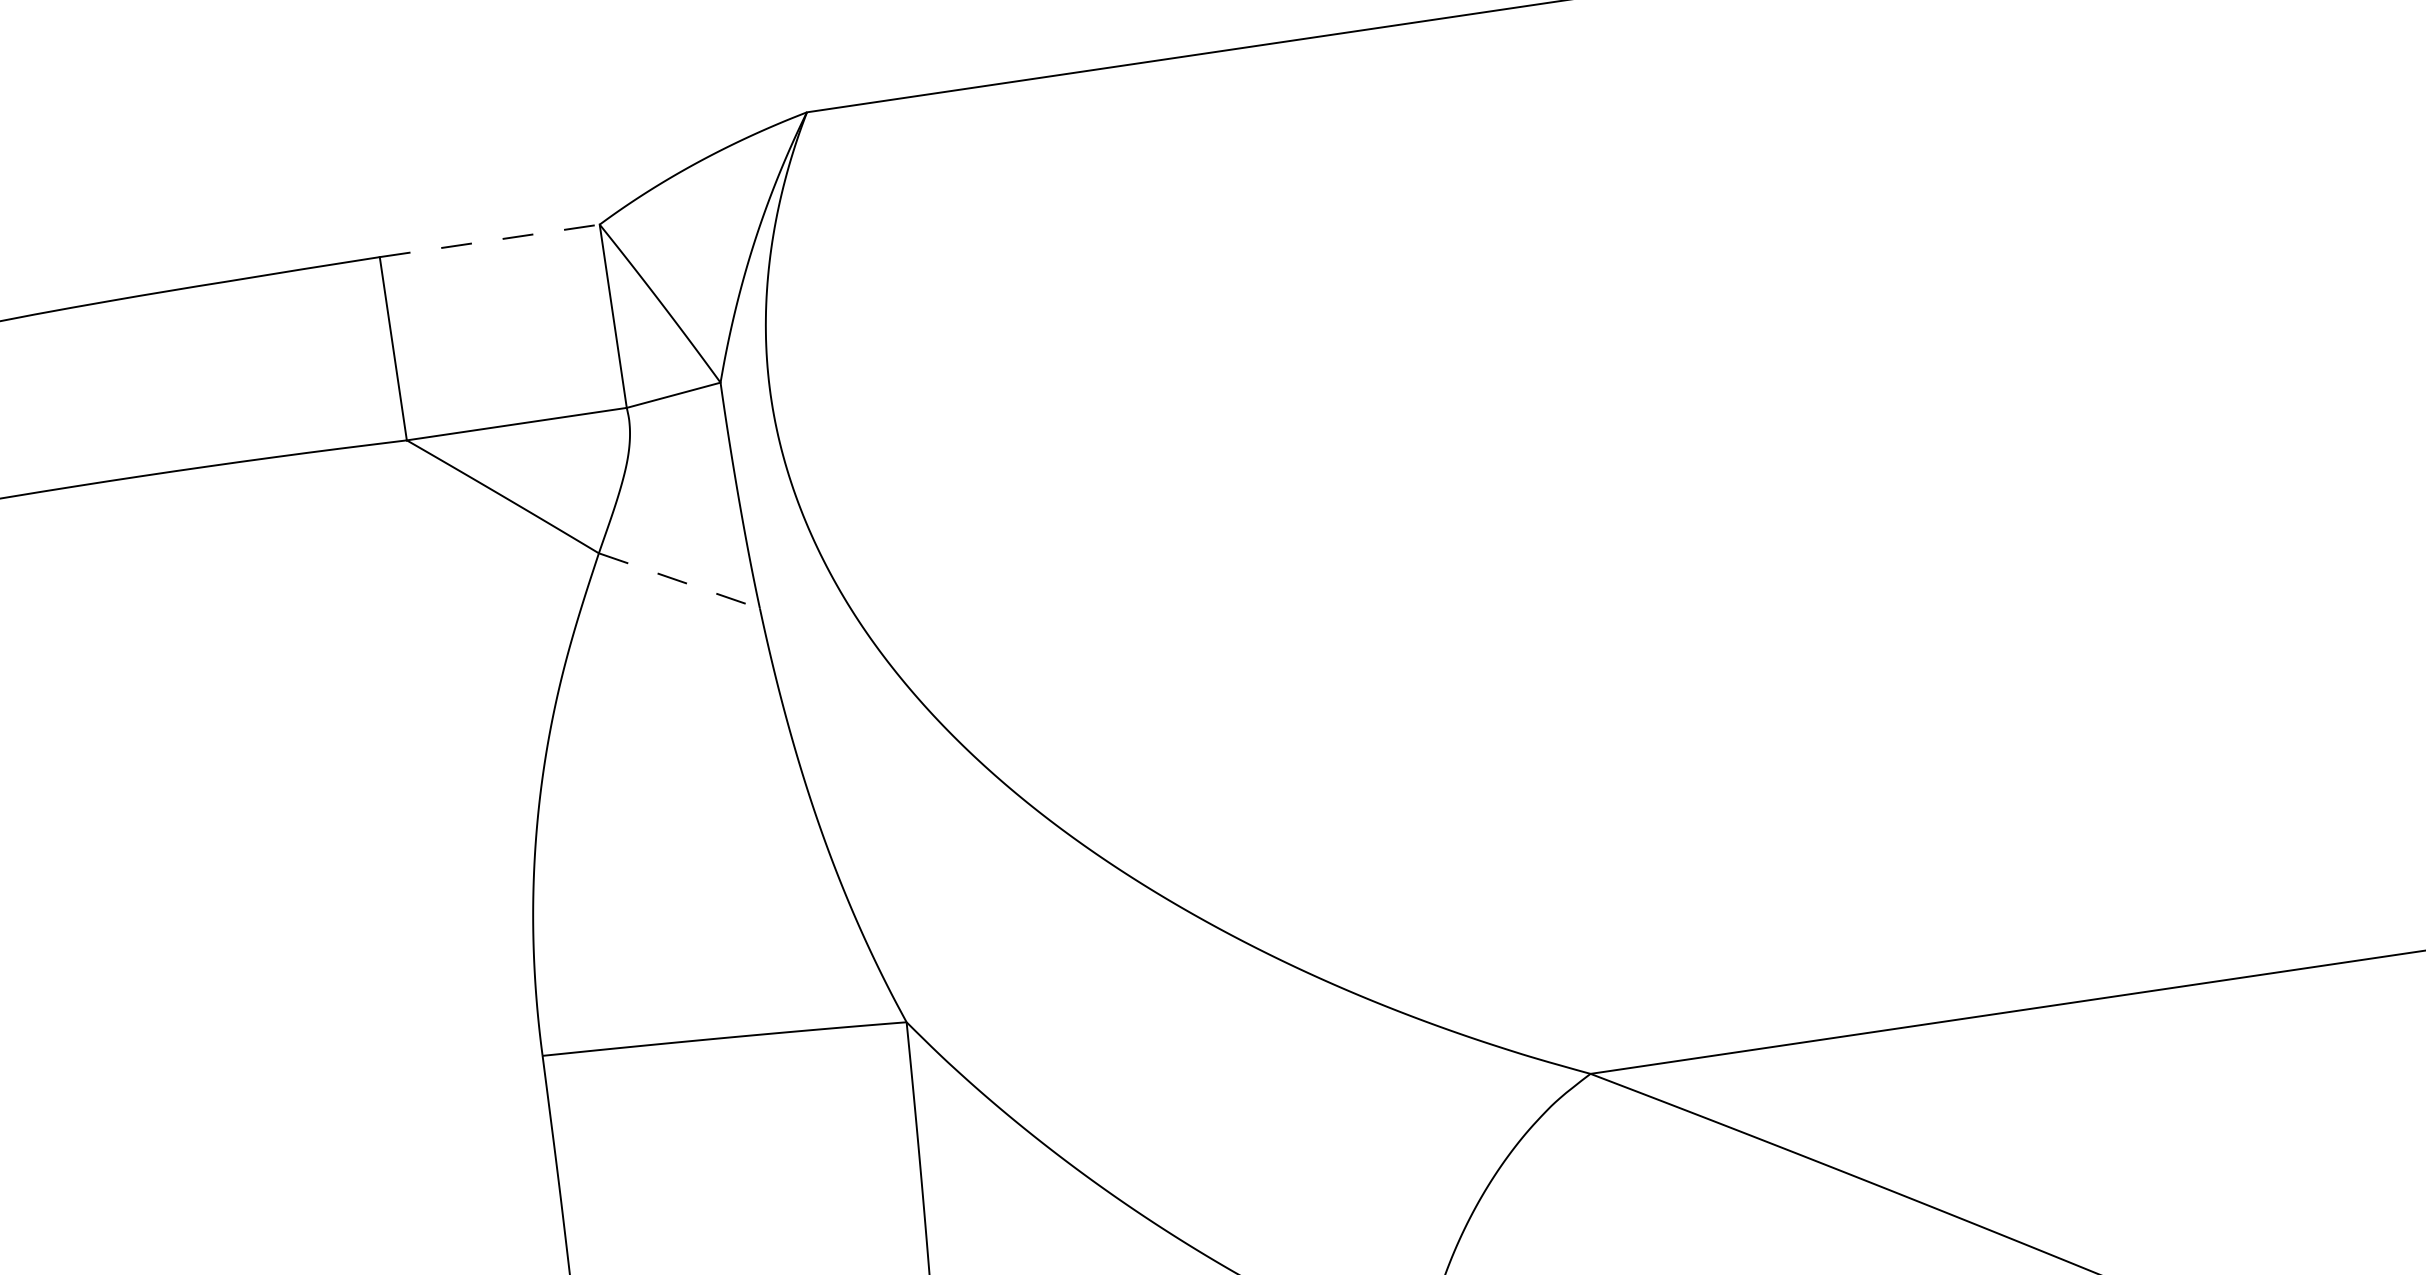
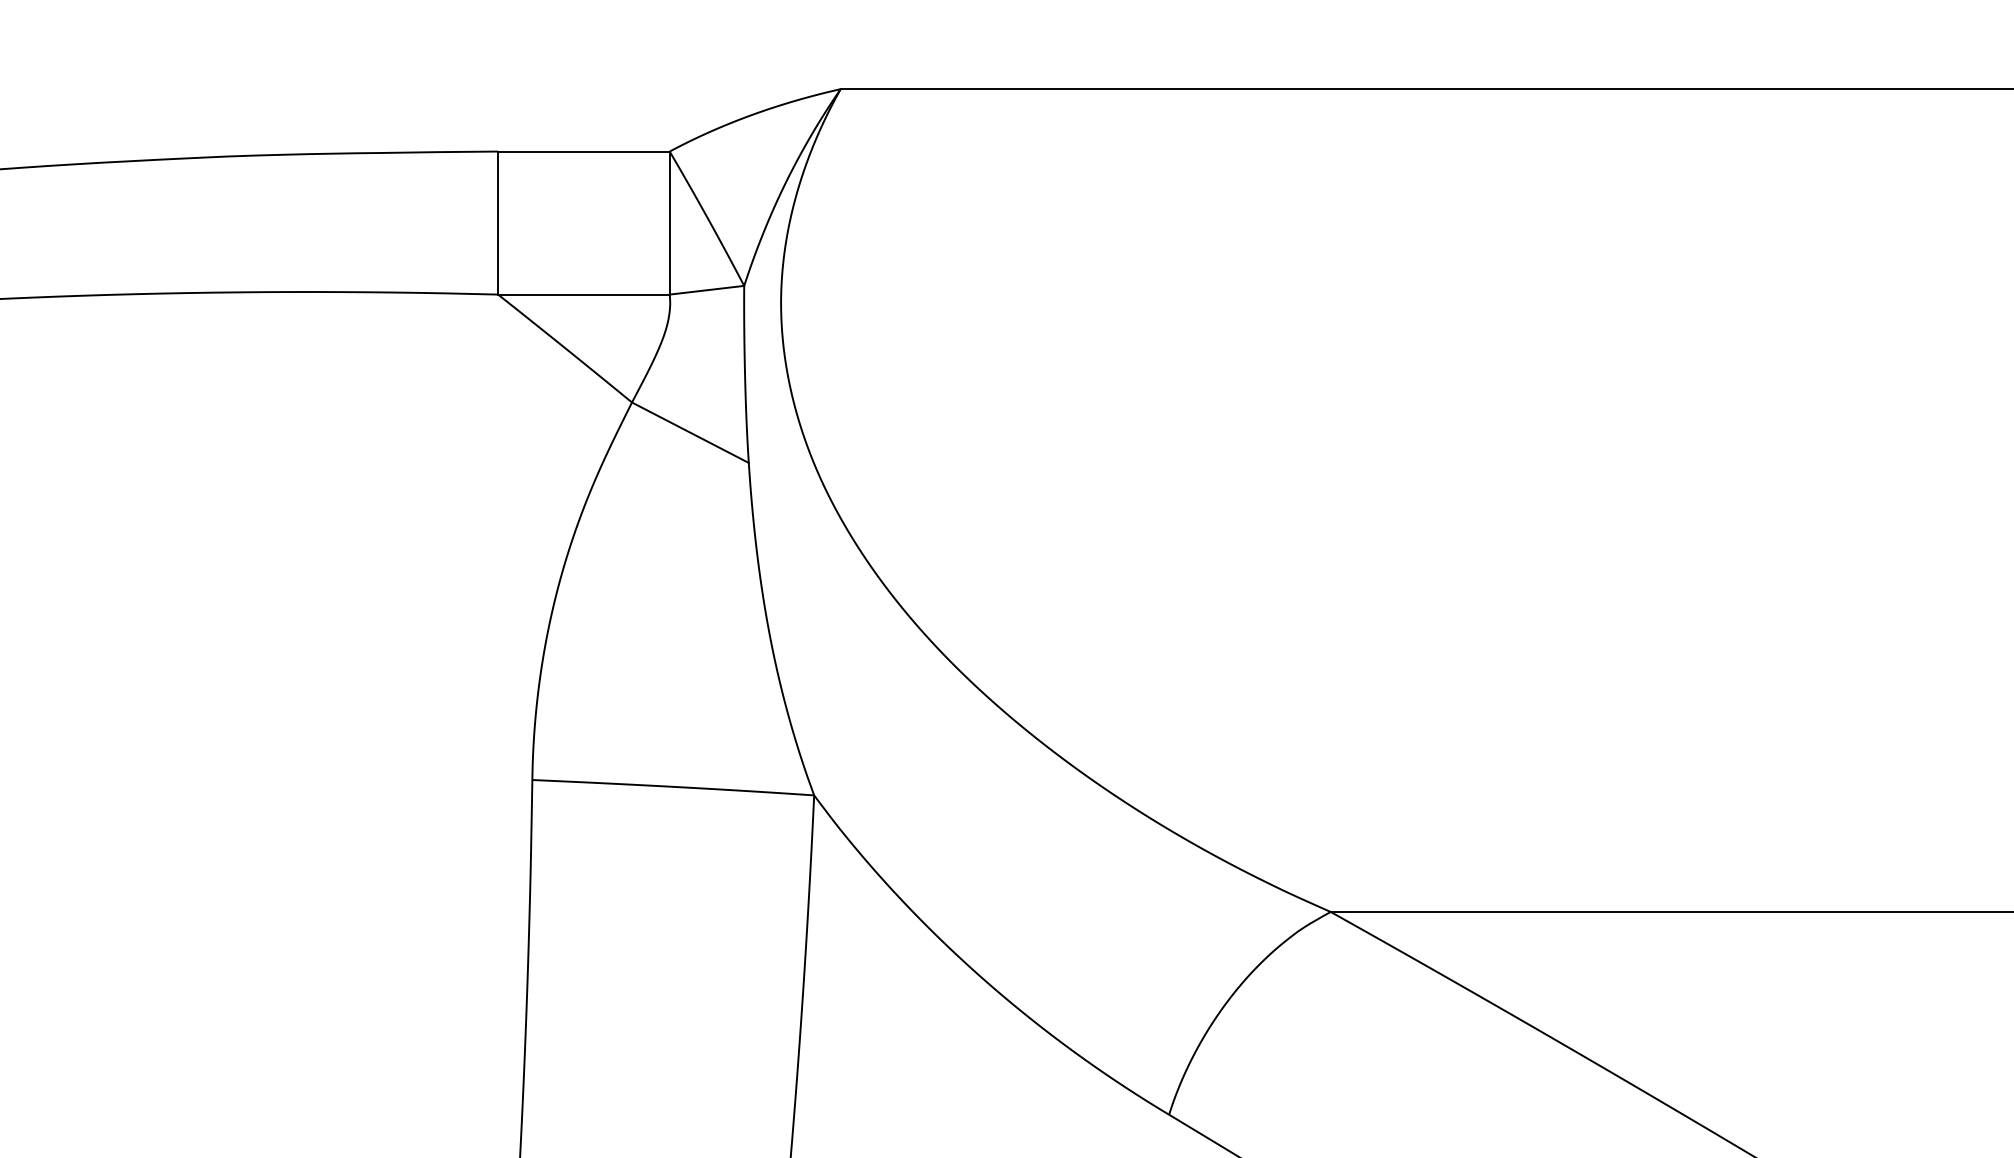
line: (489, 240) -> (583, 151), dashed -> solid
line: (679, 580) -> (690, 432), dashed -> solid

